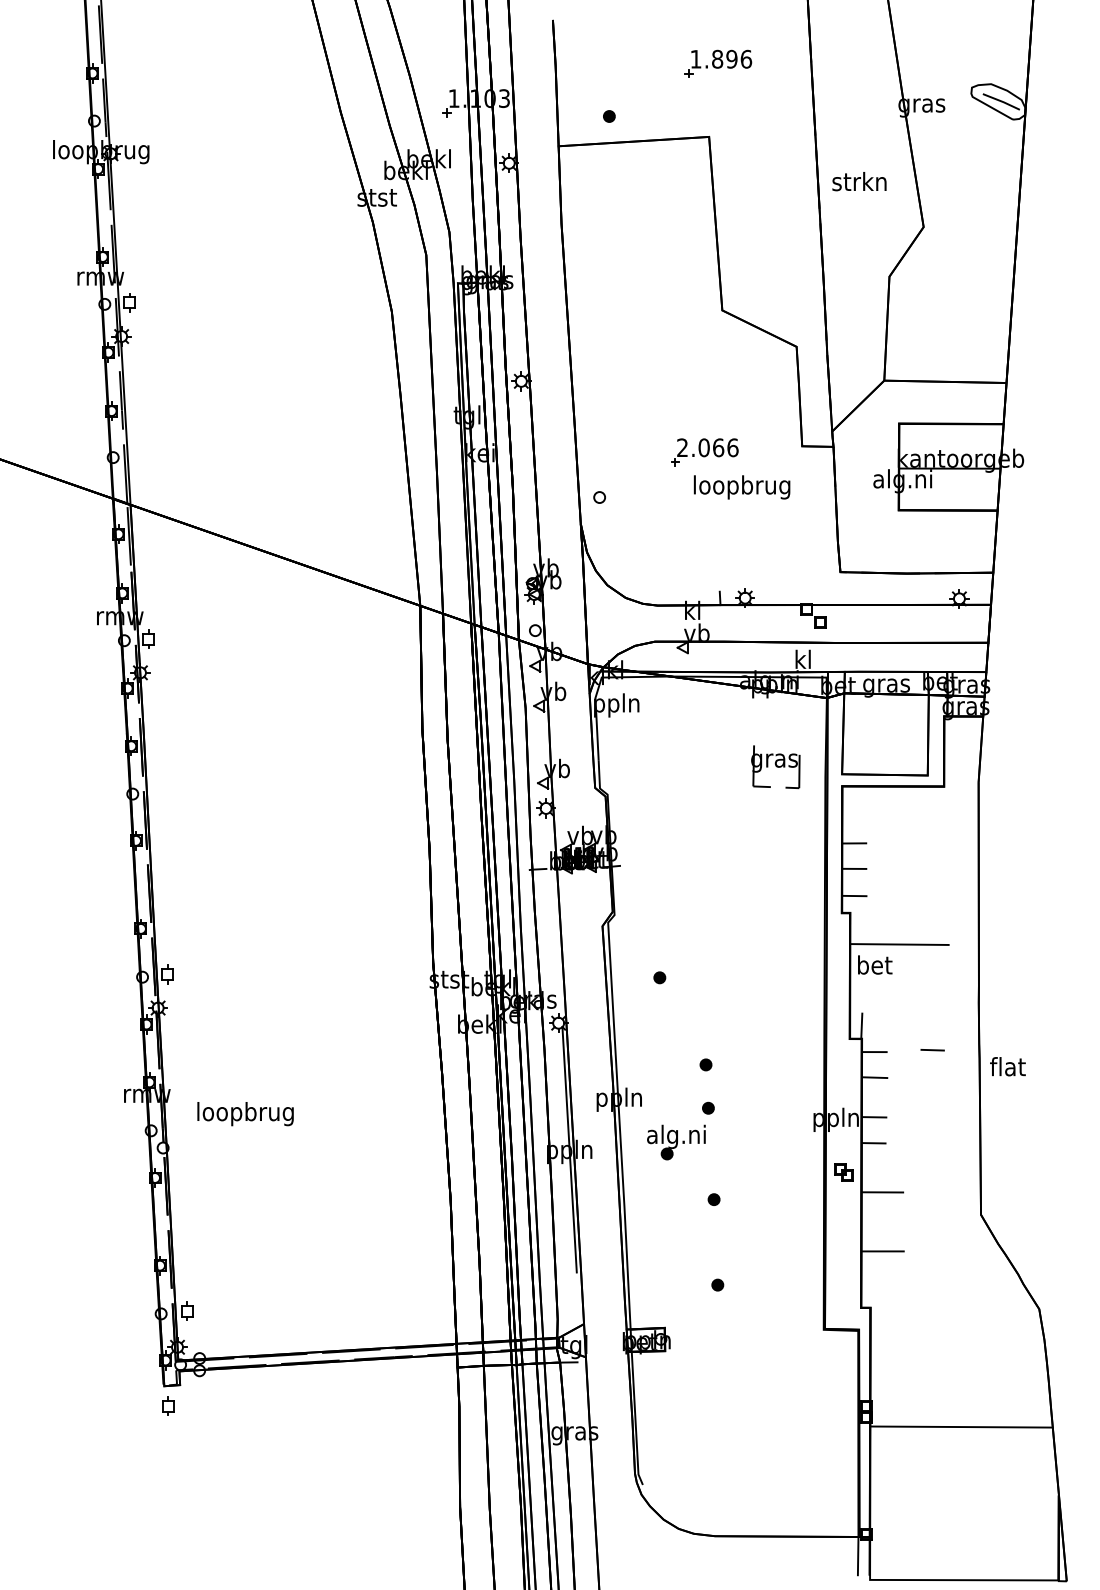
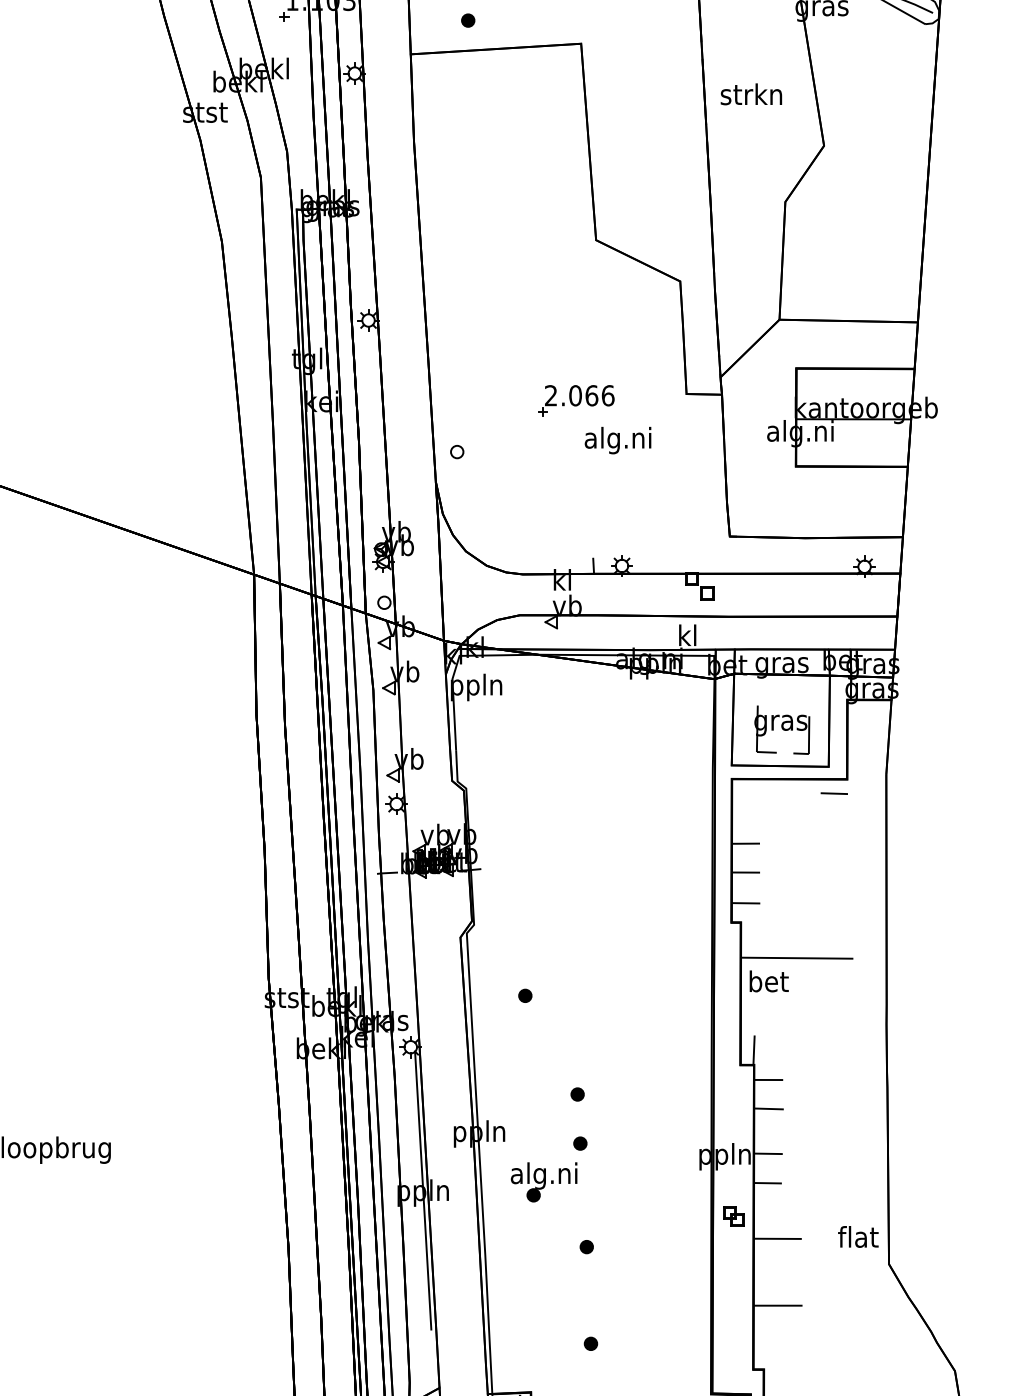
text: (741, 487) -> (617, 440), loopbrug -> alg.ni
part: (775, 767) -> (782, 730), moved
line: (932, 1050) -> (834, 793), moved
text: (1007, 1066) -> (857, 1236), moved

